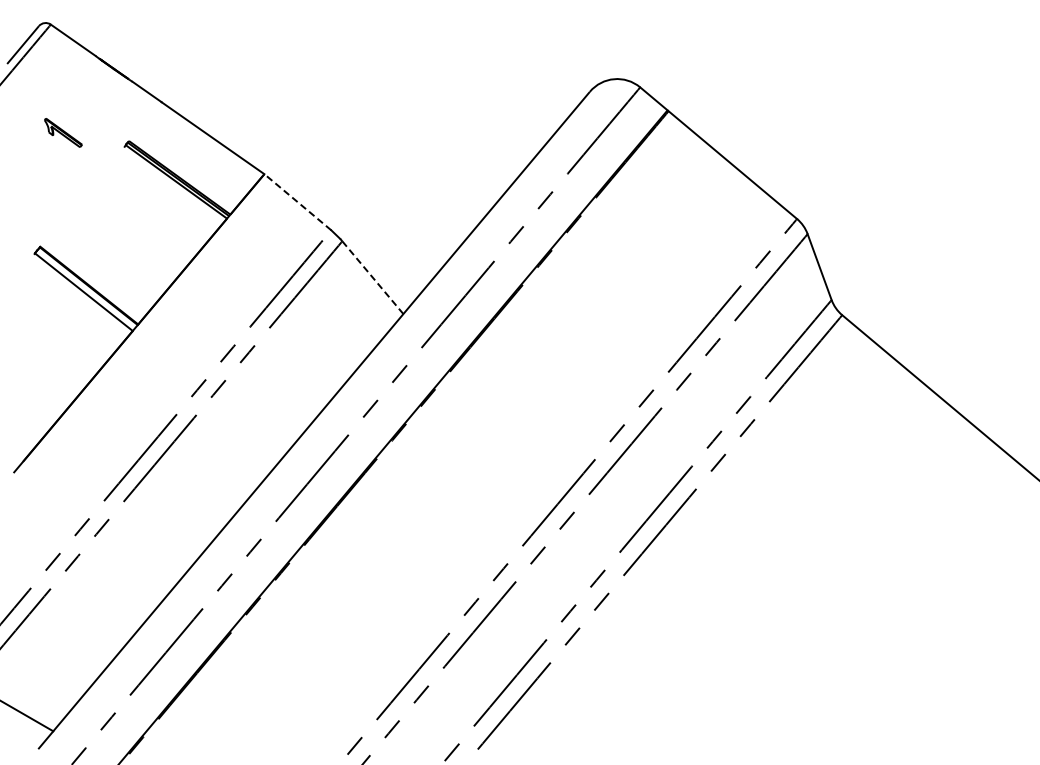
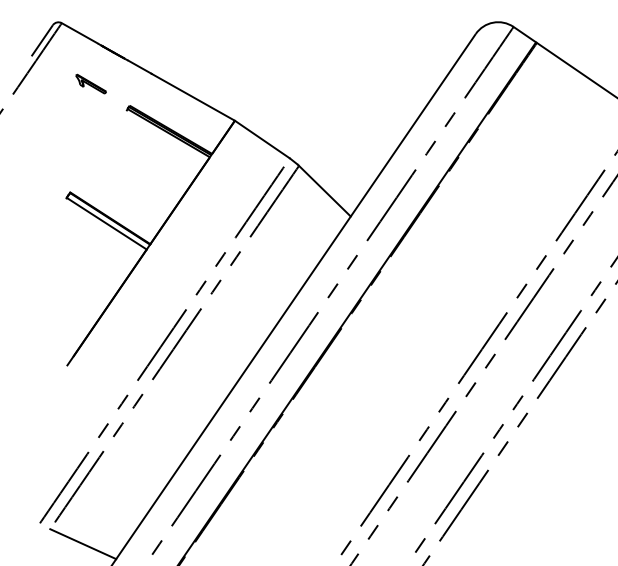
part: (63, 132) -> (91, 83), moved
line: (297, 202) -> (262, 139), dashed -> solid
line: (372, 277) -> (324, 191), dashed -> solid

